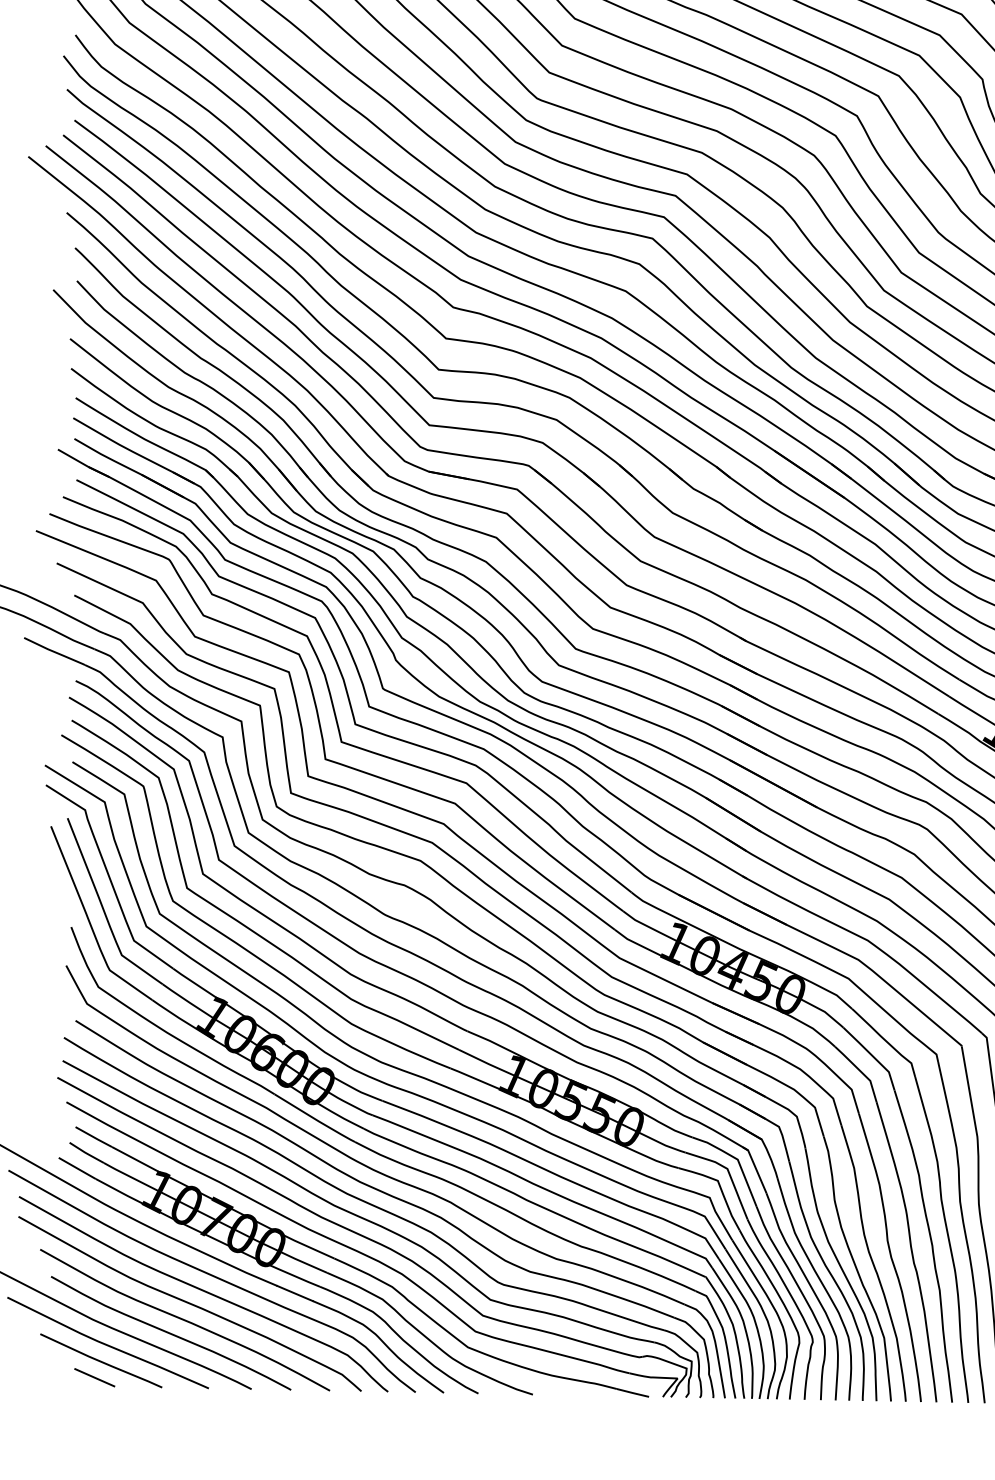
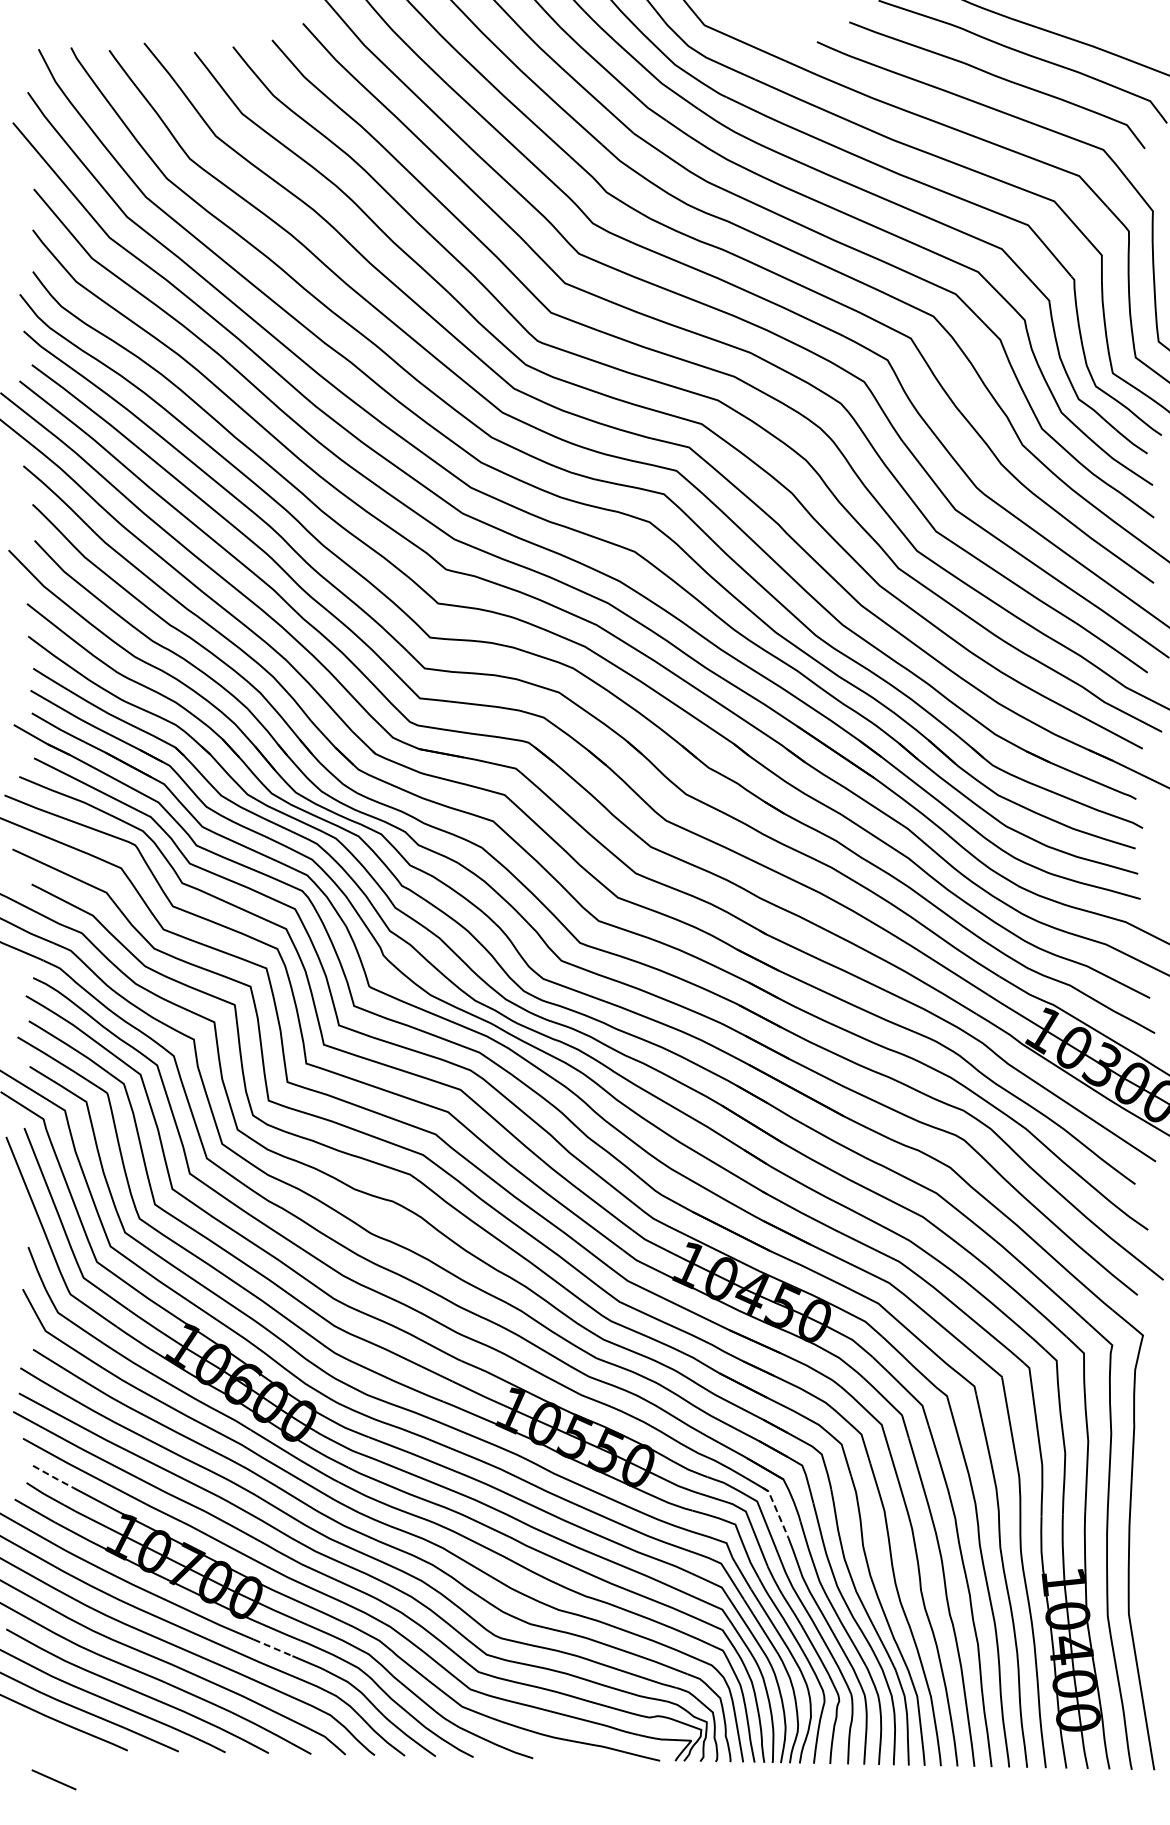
line: (94, 1137) -> (53, 1477), solid -> dashed
line: (756, 1169) -> (777, 1512), solid -> dashed
line: (295, 1293) -> (273, 1647), solid -> dashed
line: (94, 1377) -> (53, 1779), moved

